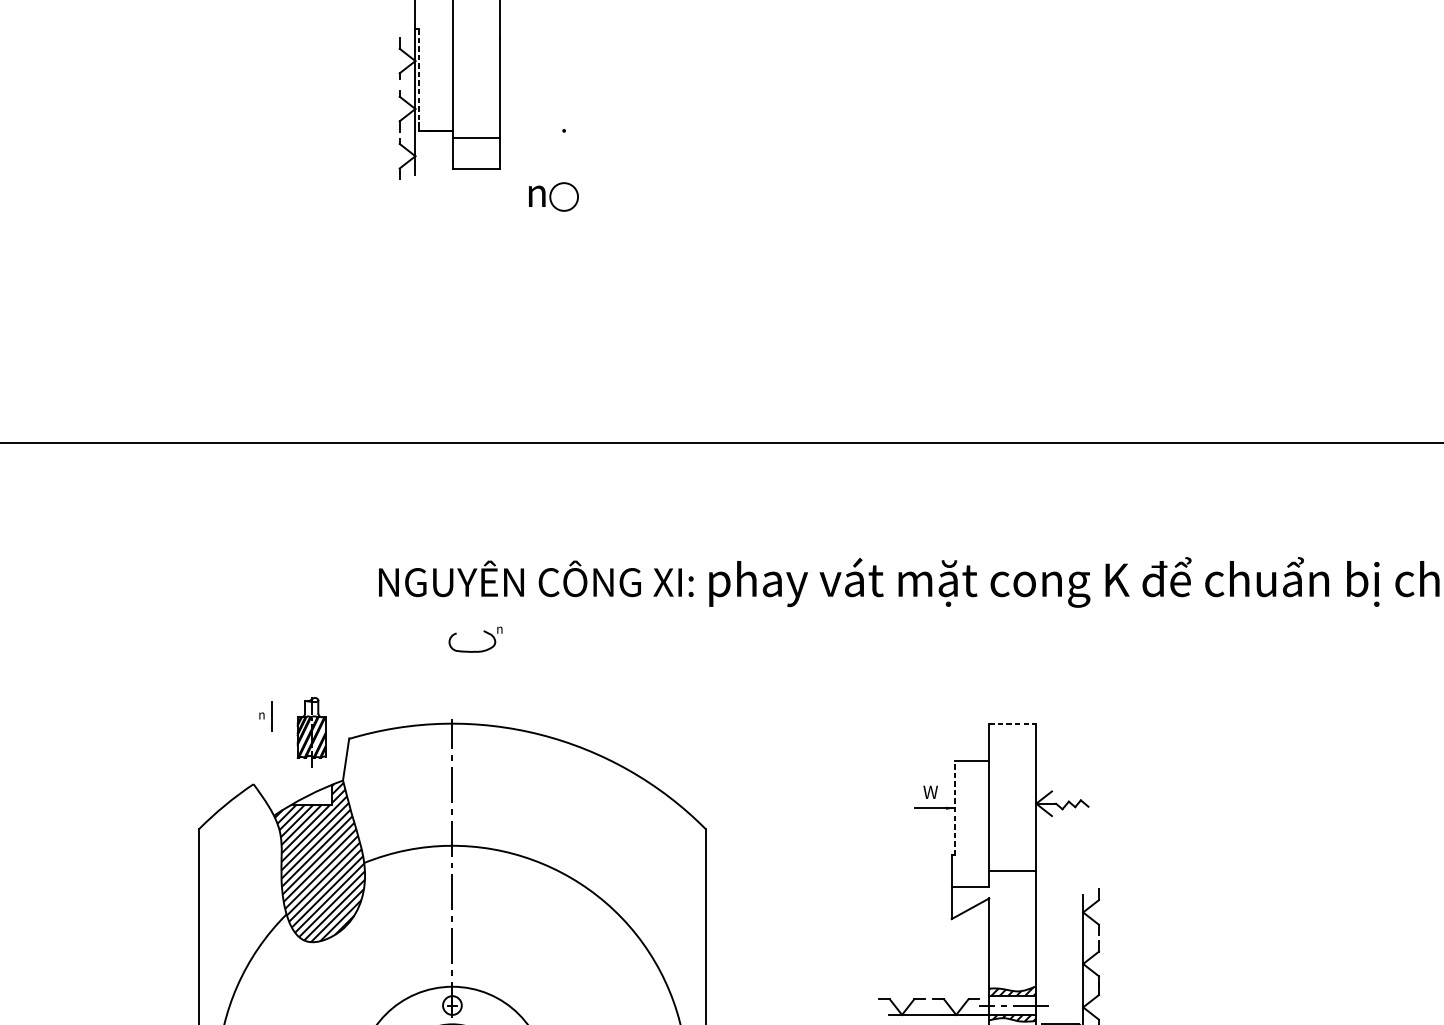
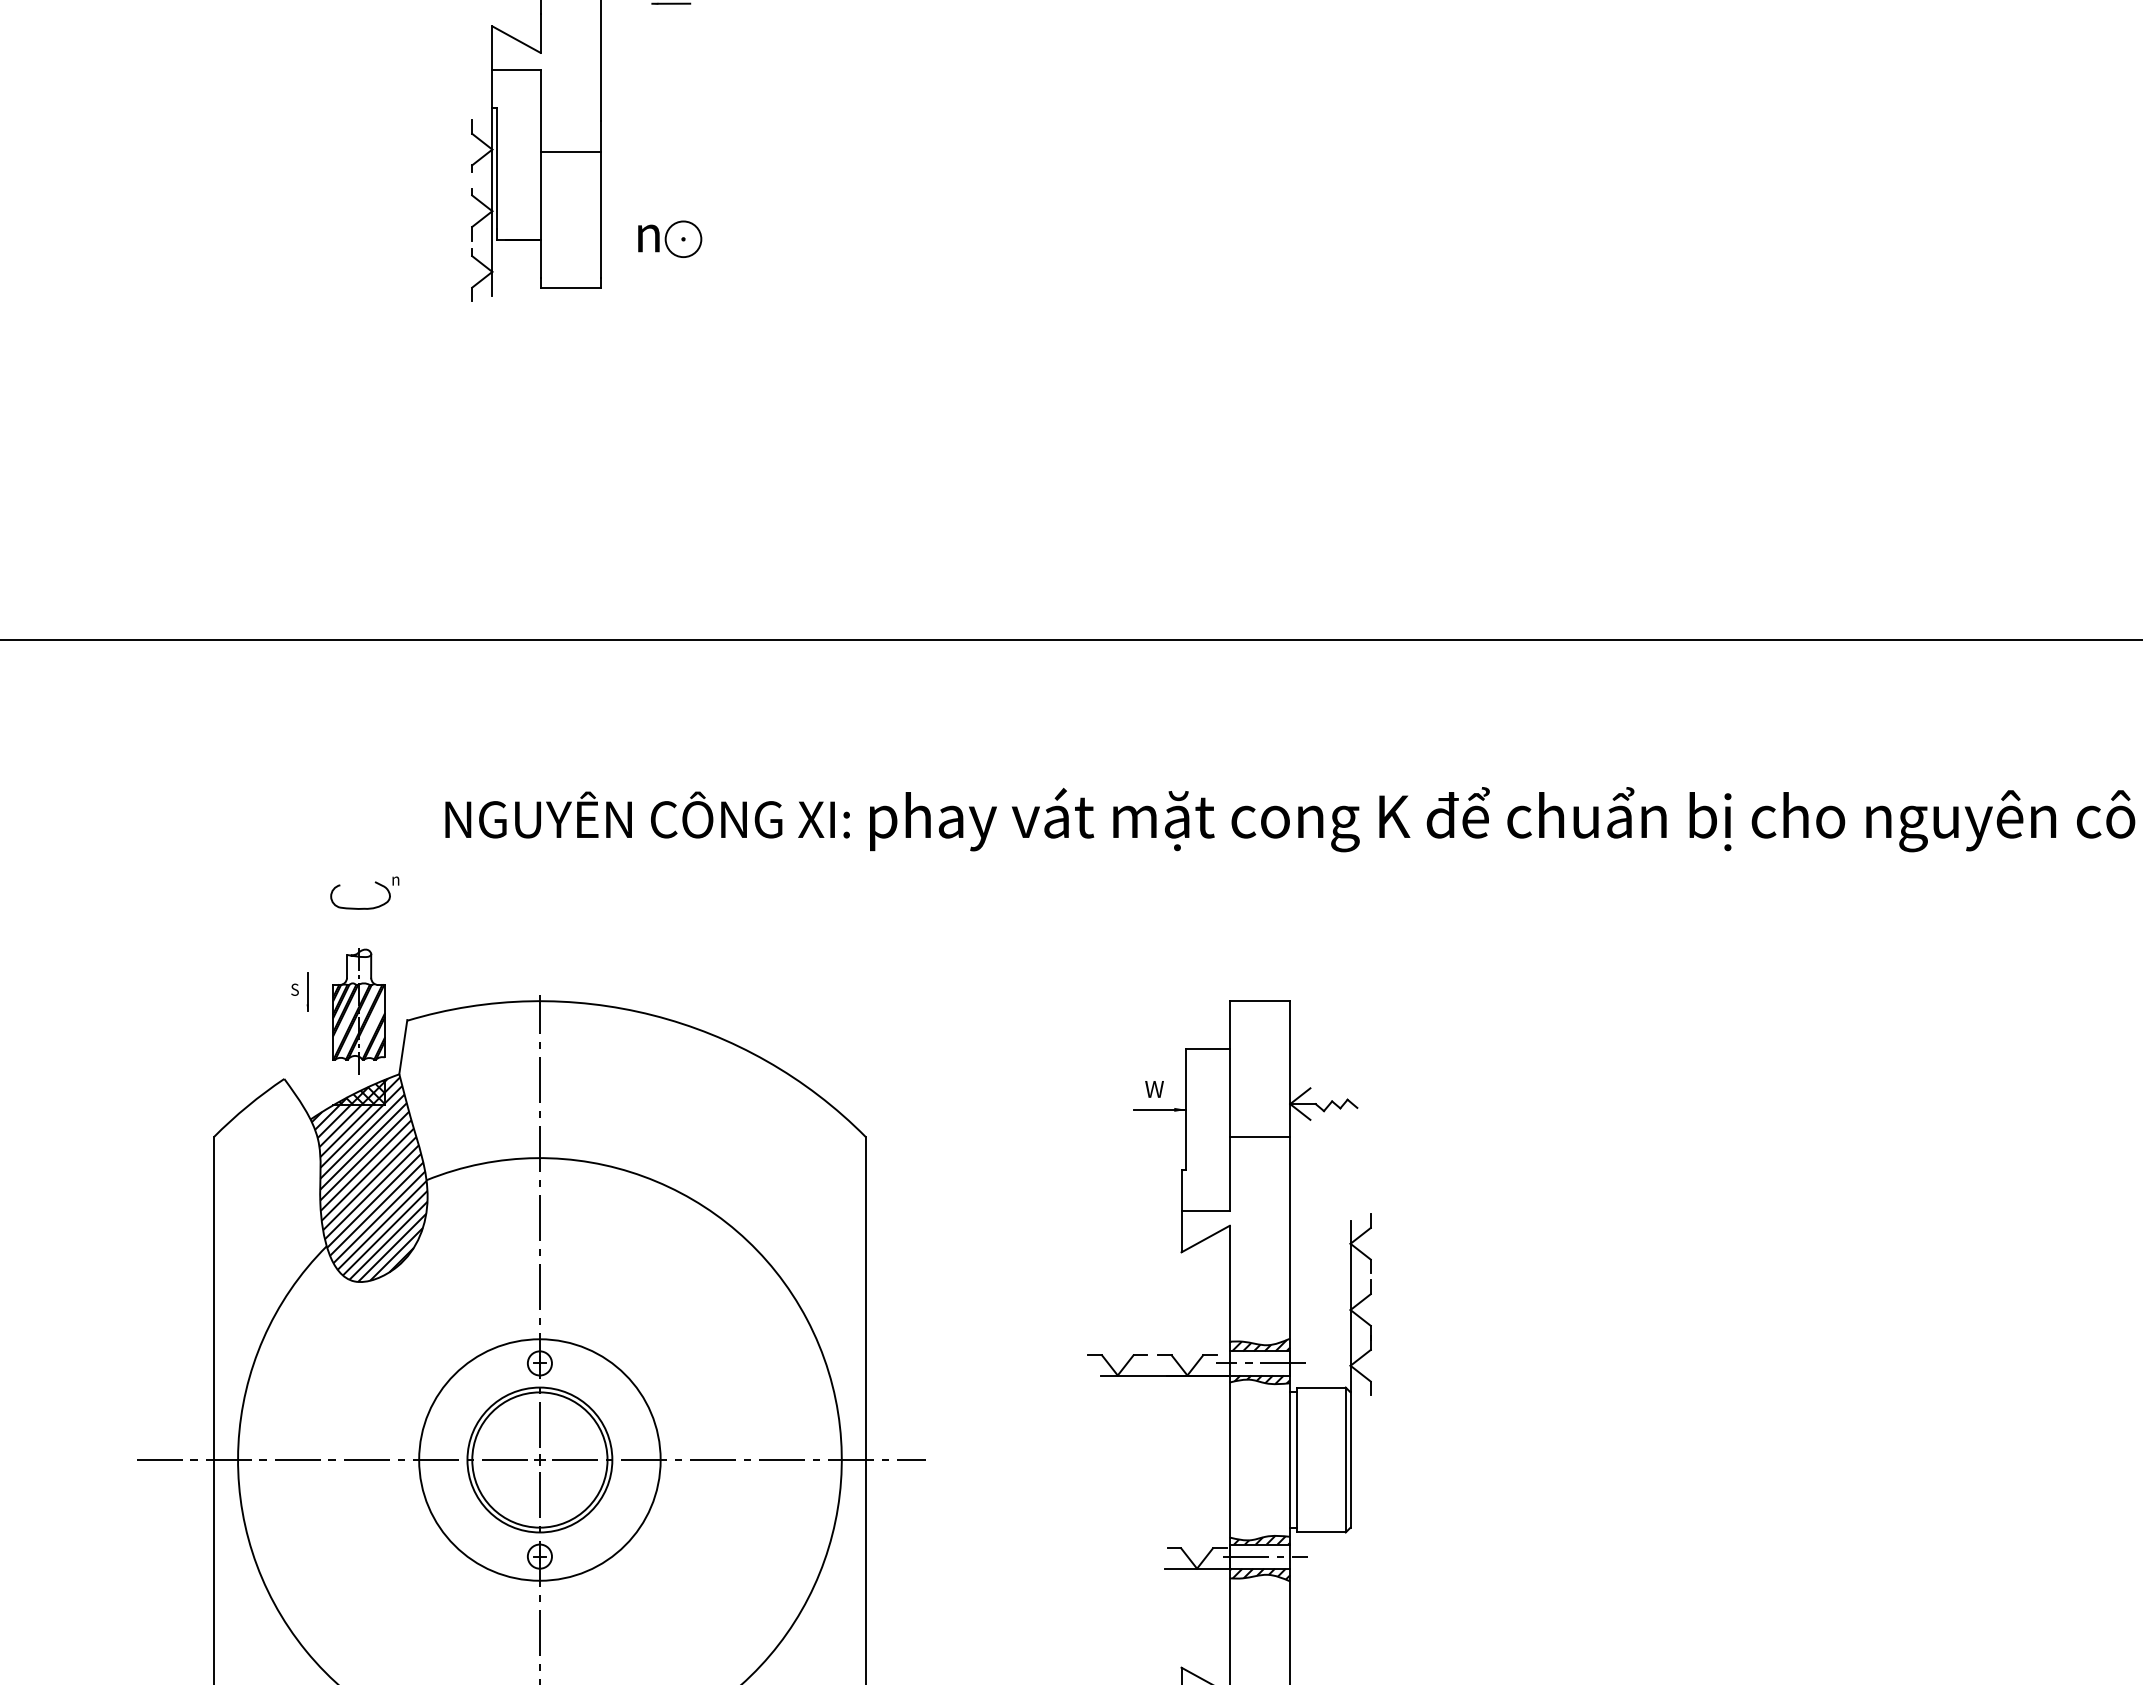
line: (419, 76) -> (497, 169), dashed -> solid
line: (476, 138) -> (570, 152), moved
part: (554, 196) -> (670, 238), moved
part: (483, 631) -> (374, 882), moved
text: (261, 714) -> (294, 989), n -> S
line: (1013, 723) -> (1260, 1001), dashed -> solid
part: (311, 731) -> (358, 1011), size x1.43
hatch: (313, 794) -> (361, 1092), added
line: (955, 807) -> (1186, 1109), dashed -> solid
line: (1012, 870) -> (1259, 1137), moved

